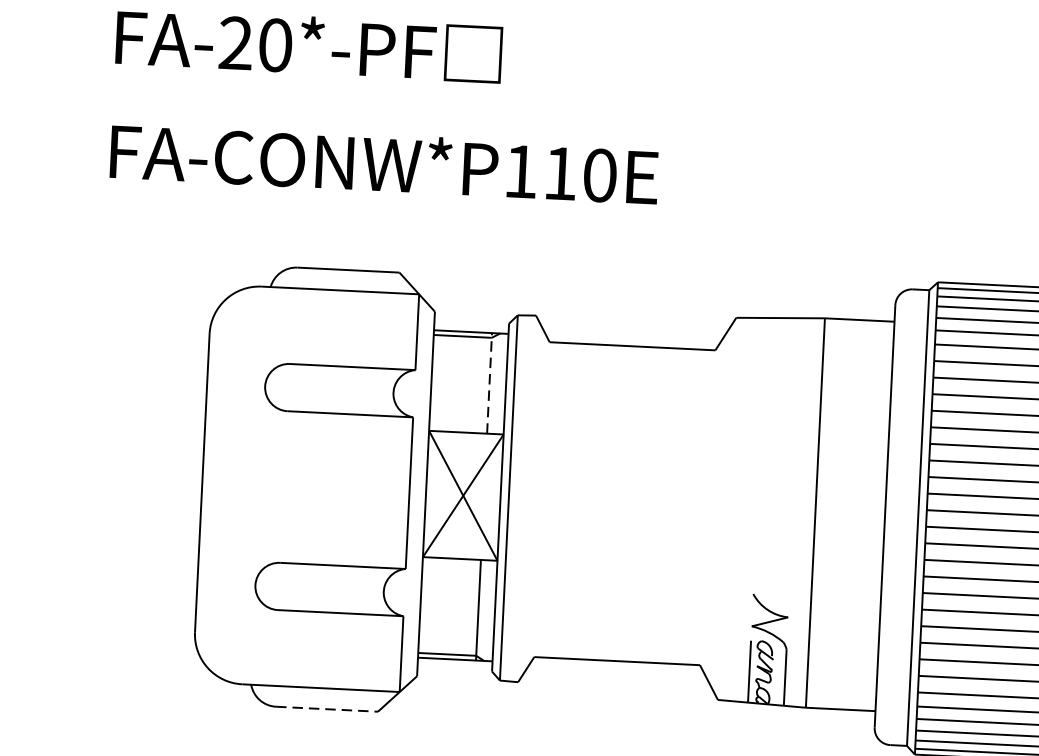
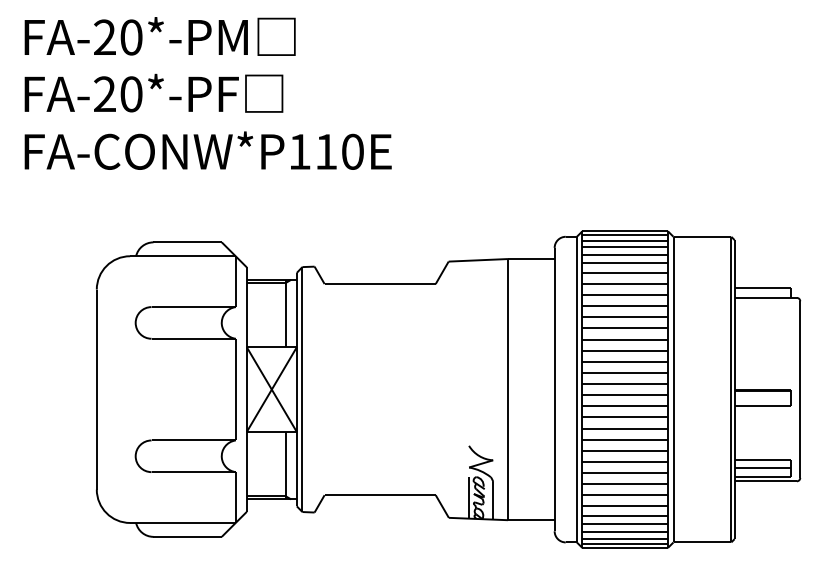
text: (383, 162) -> (207, 150), moved
line: (489, 383) -> (285, 313), dashed -> solid
line: (328, 708) -> (188, 536), dashed -> solid

